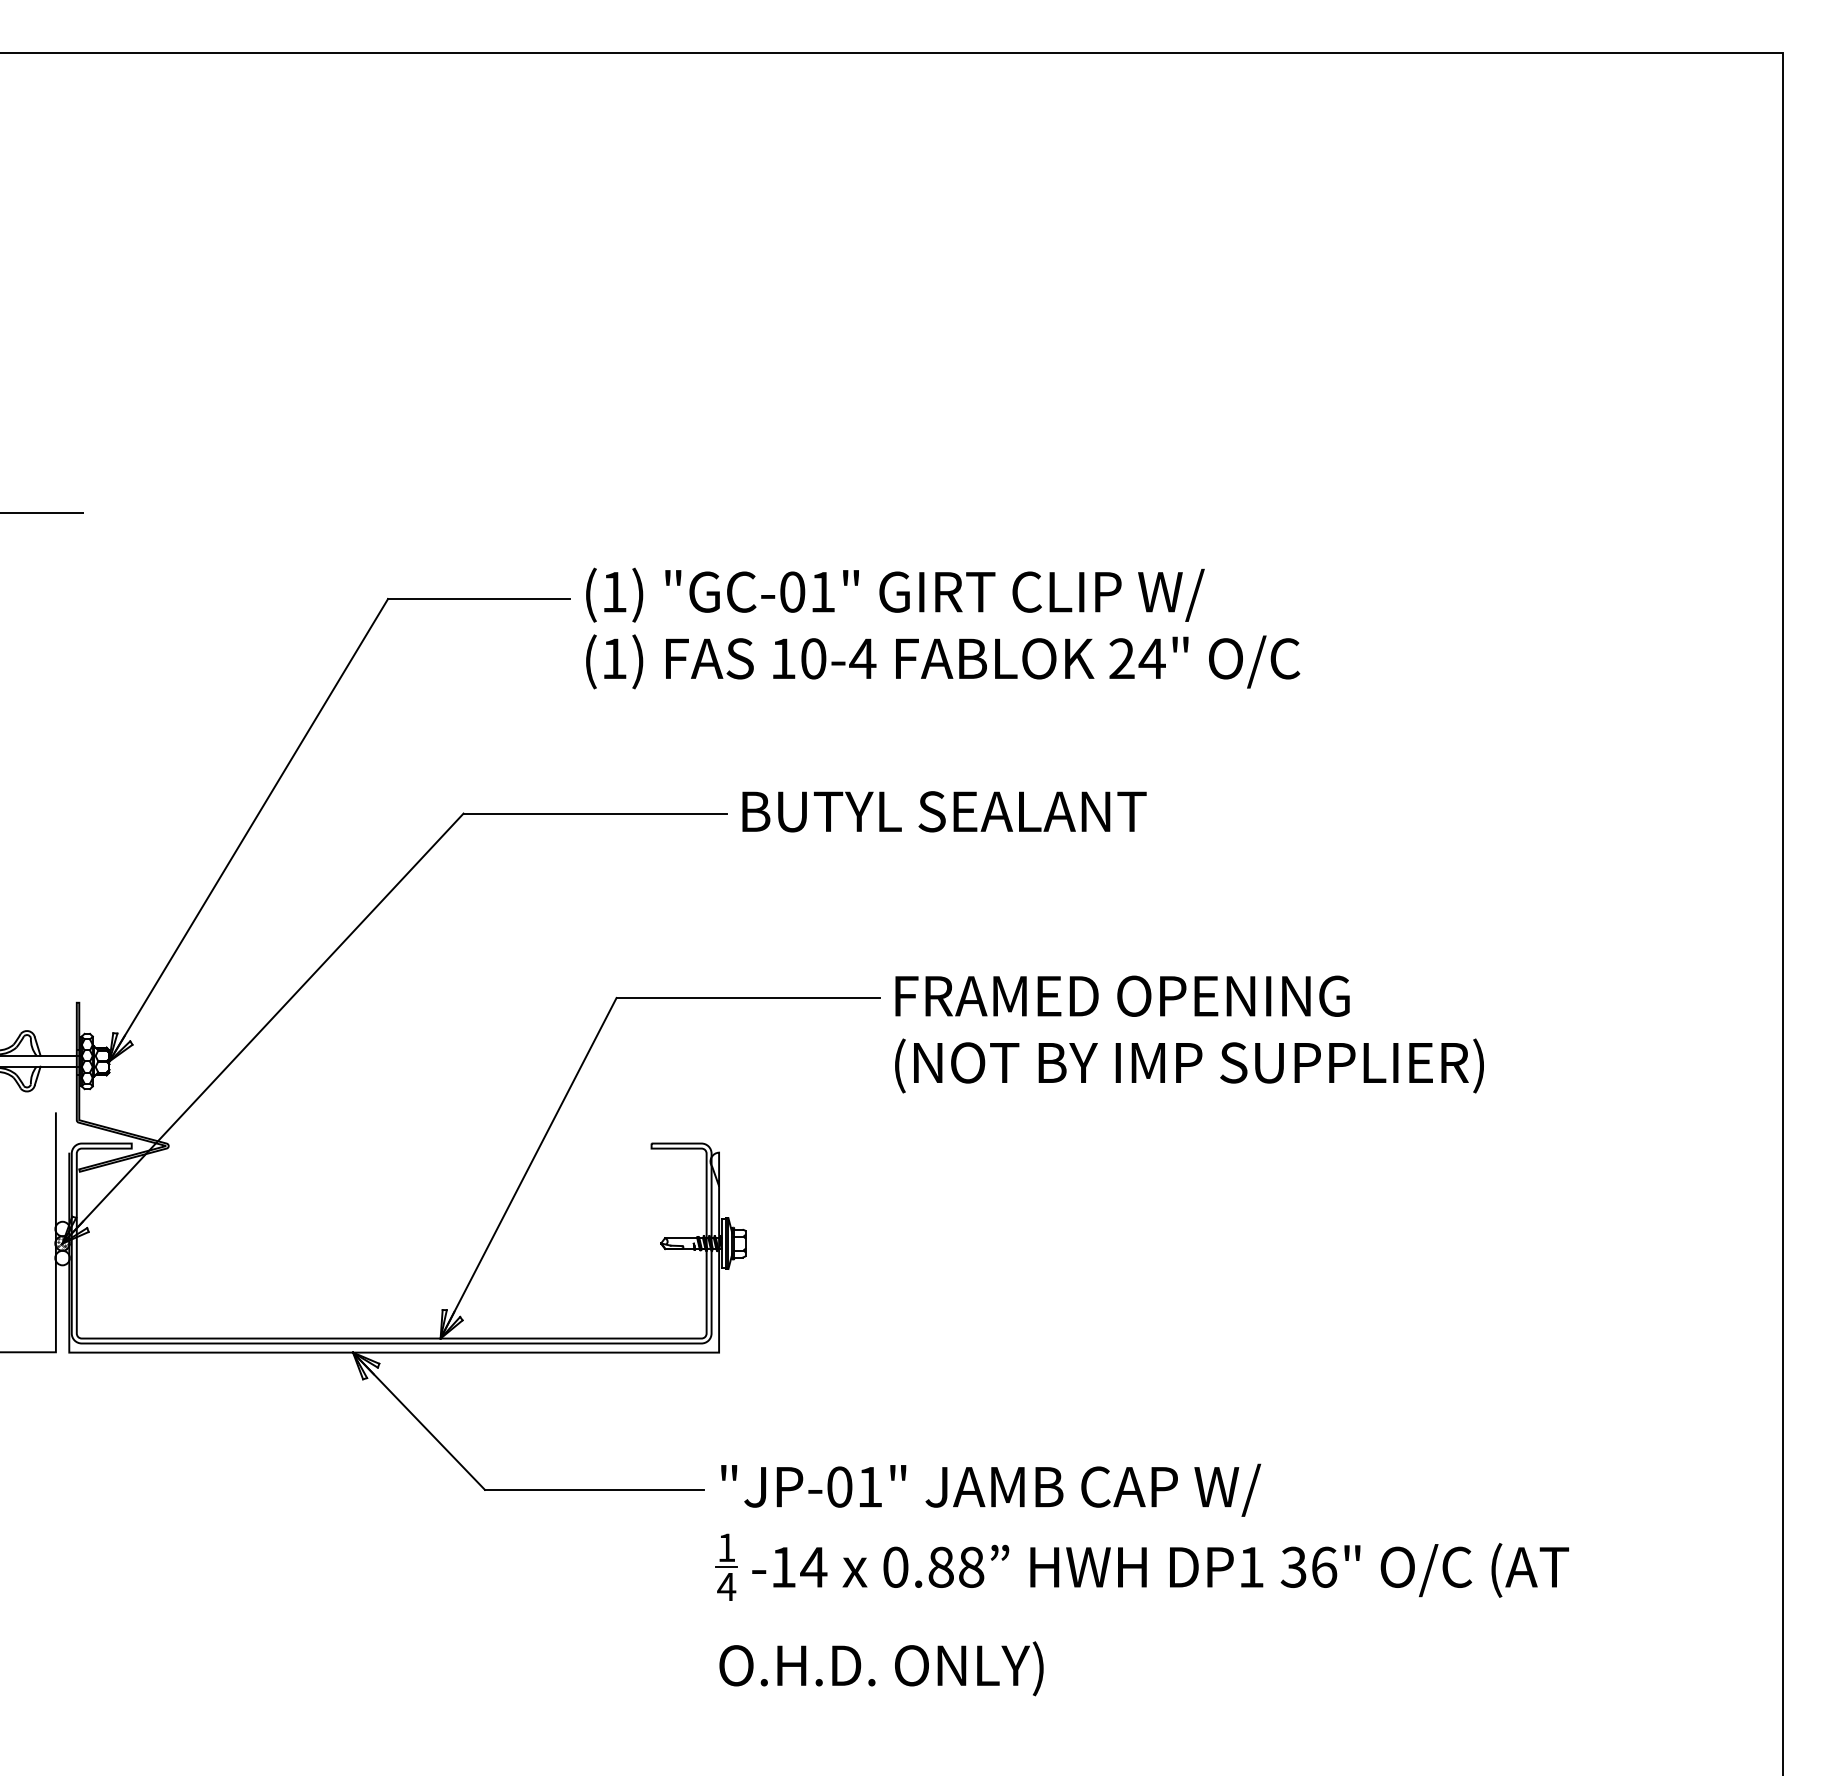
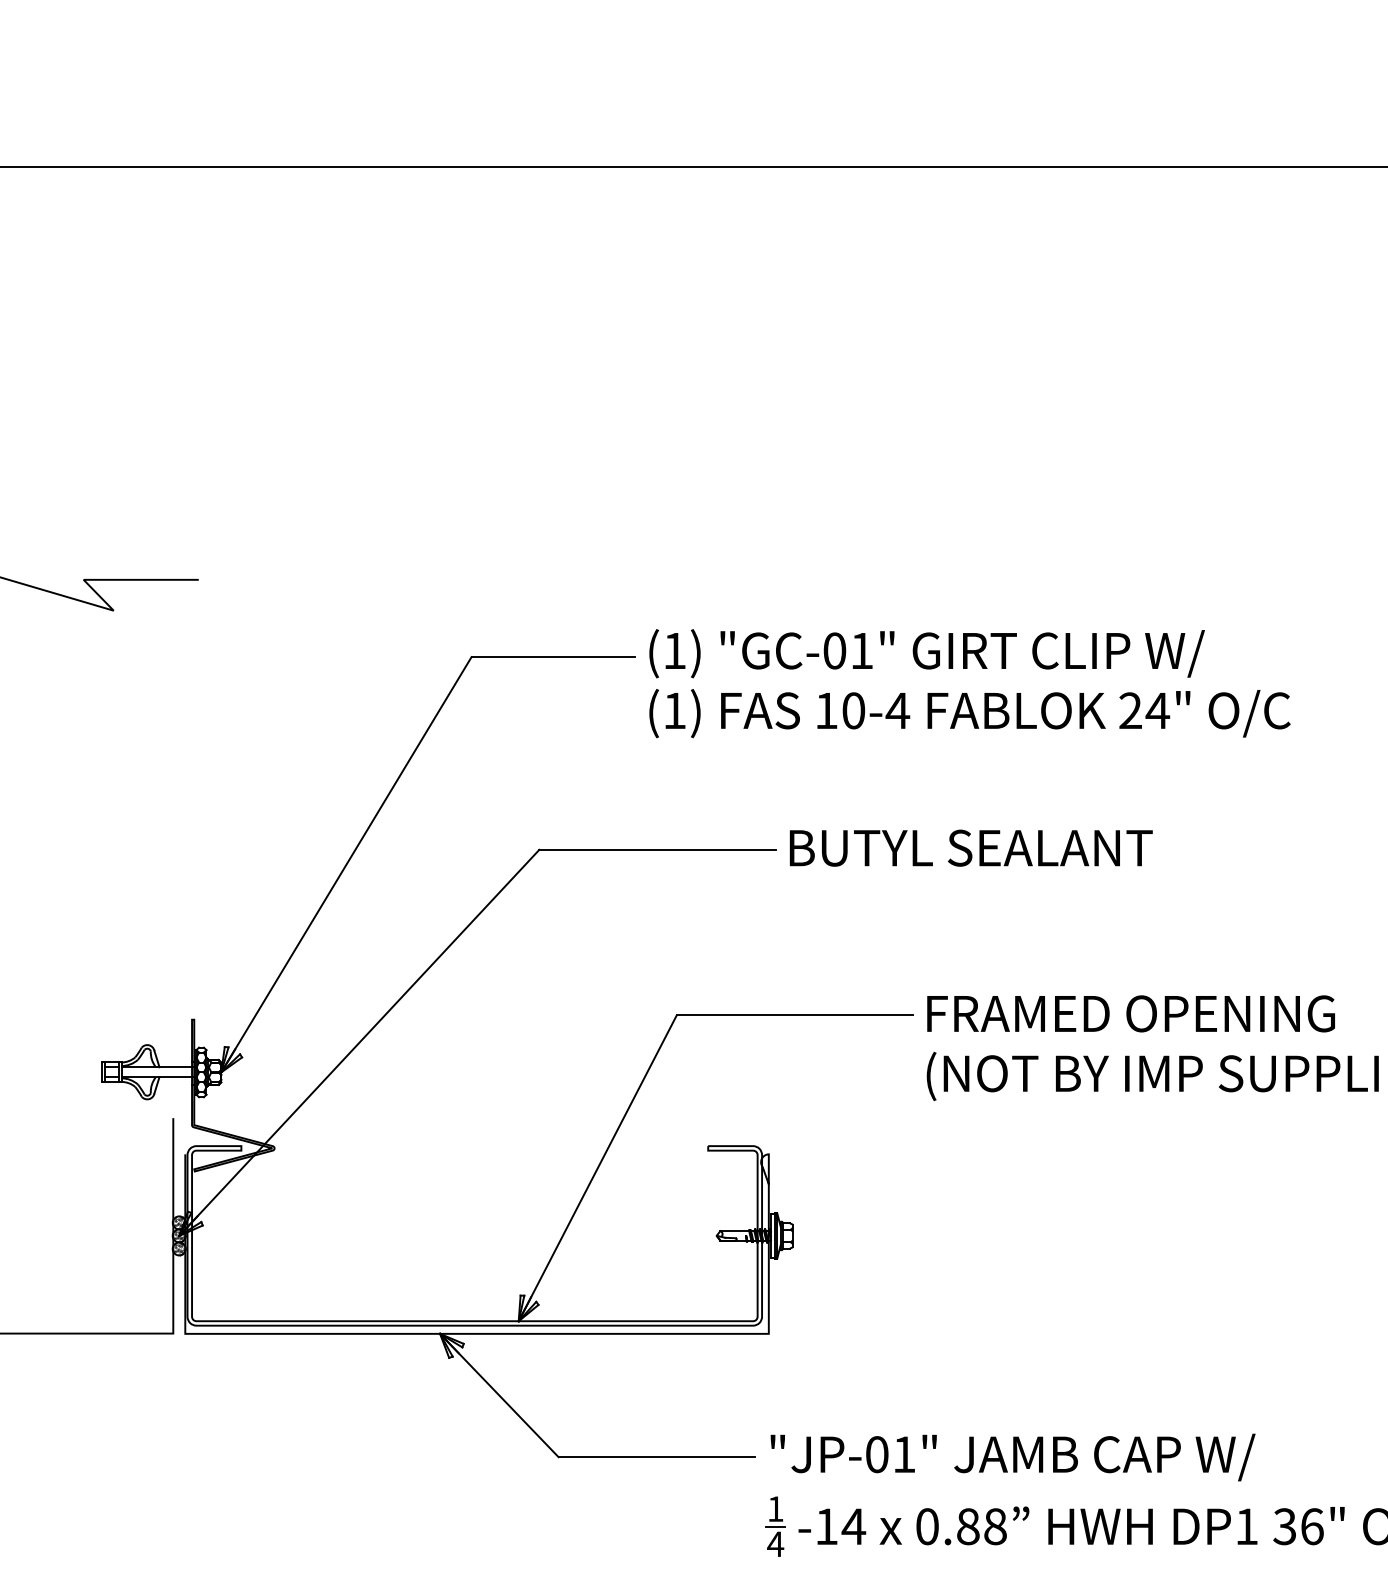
hatch: (62, 1228) -> (179, 1222), added
hatch: (62, 1257) -> (179, 1248), added

